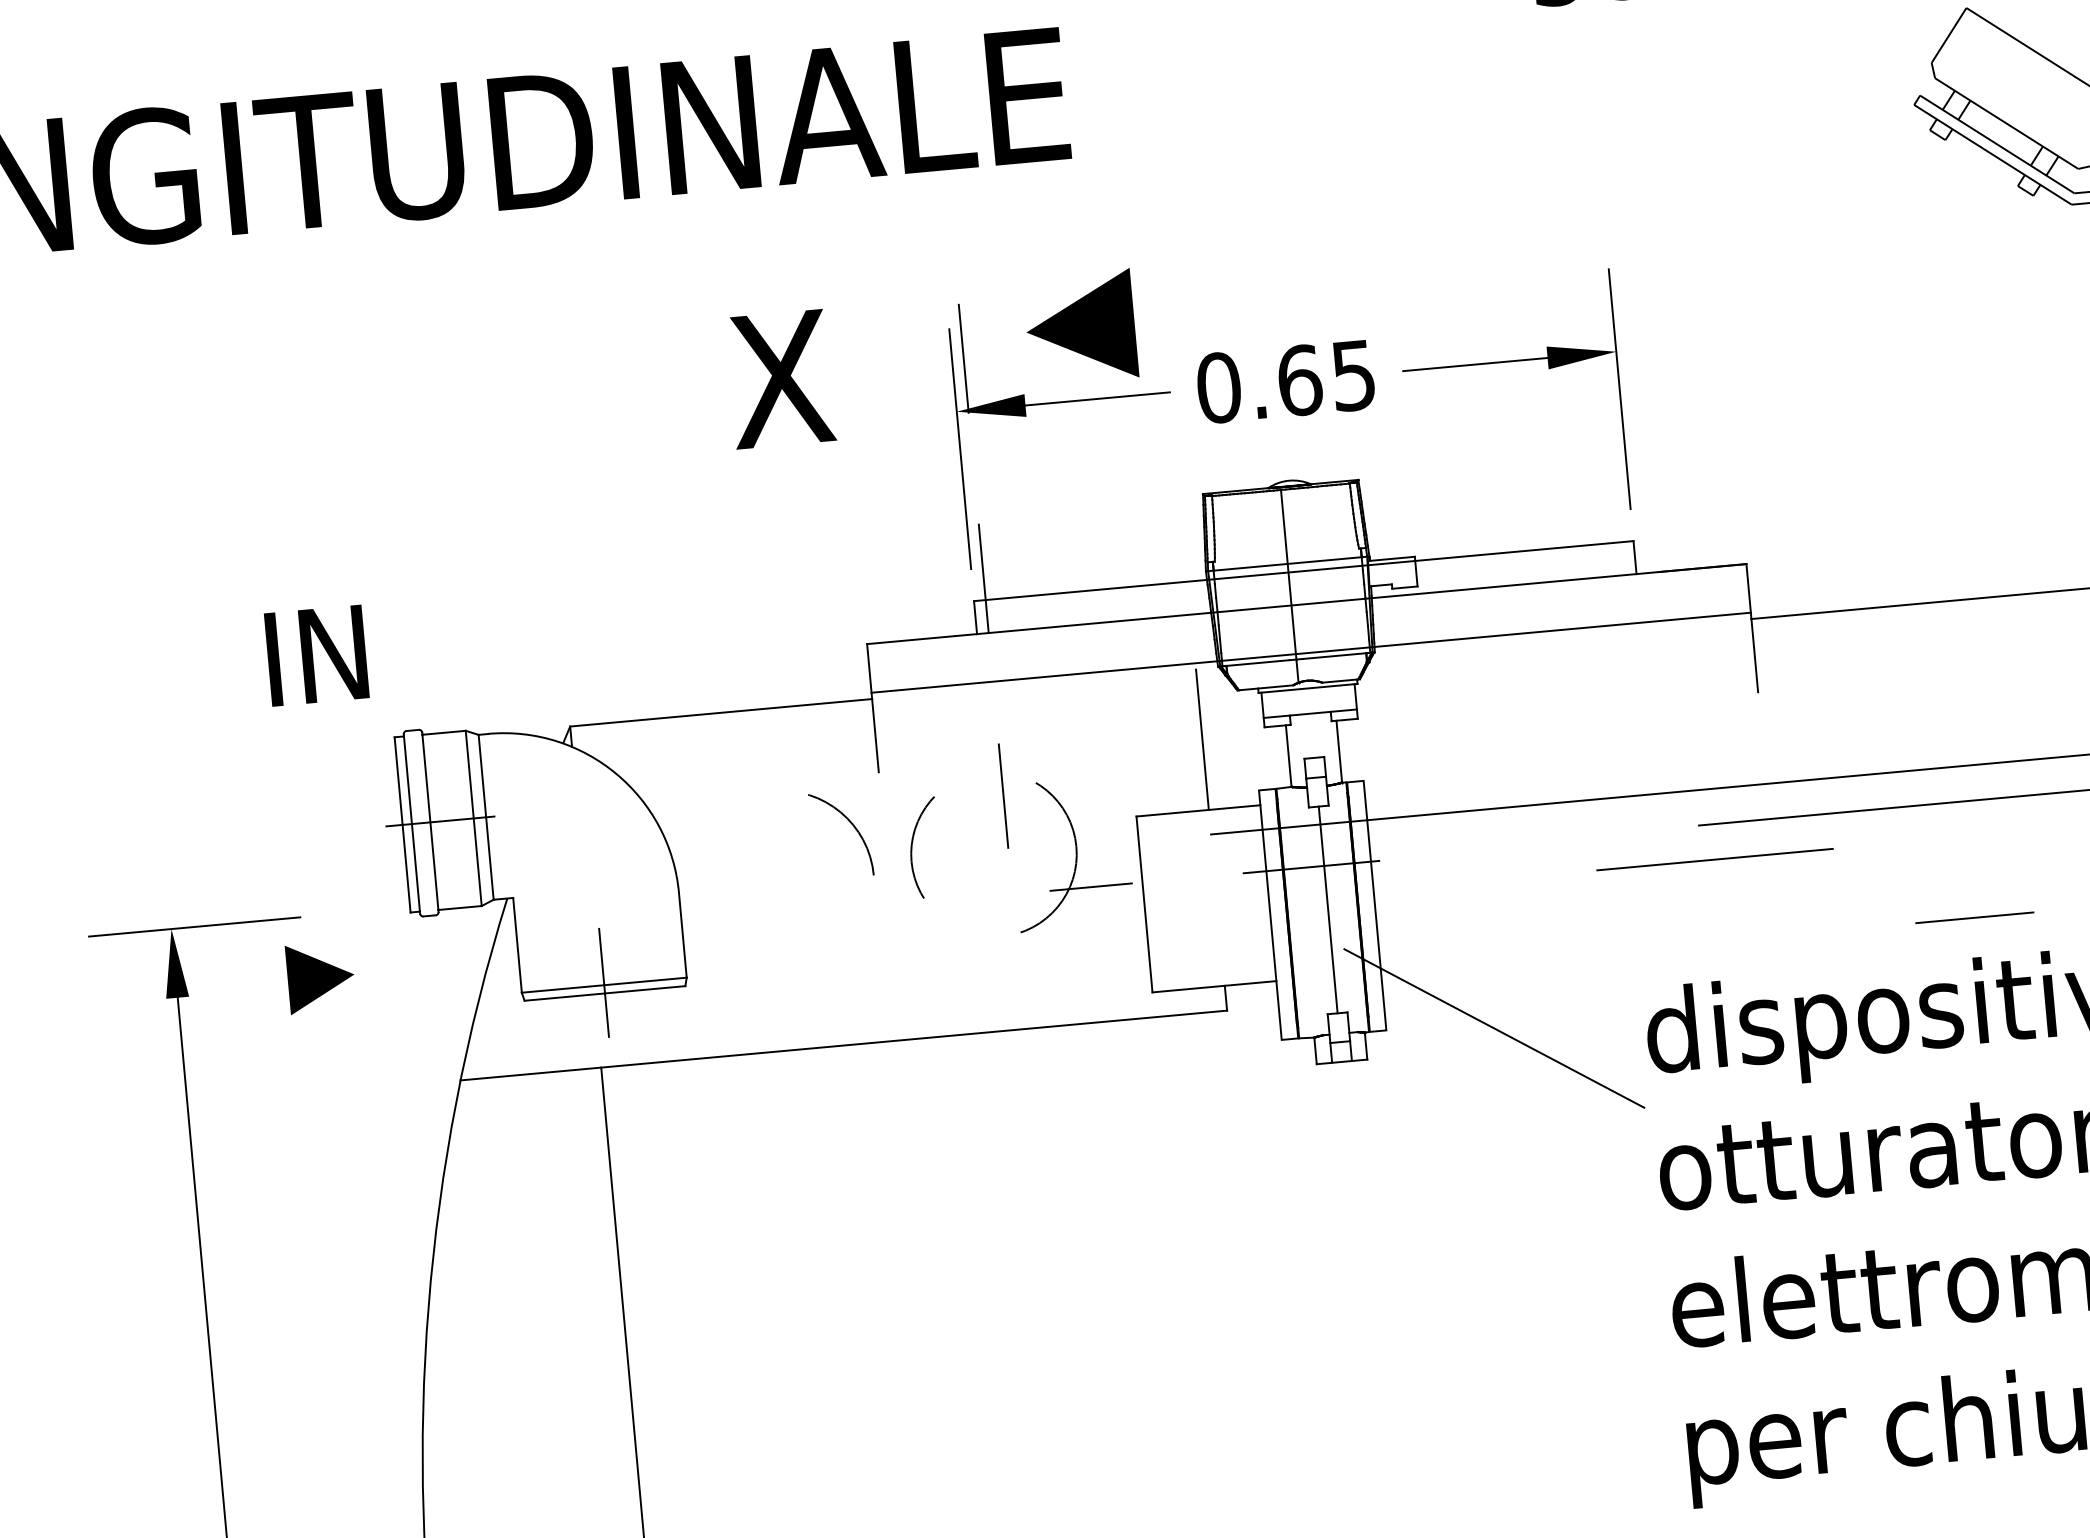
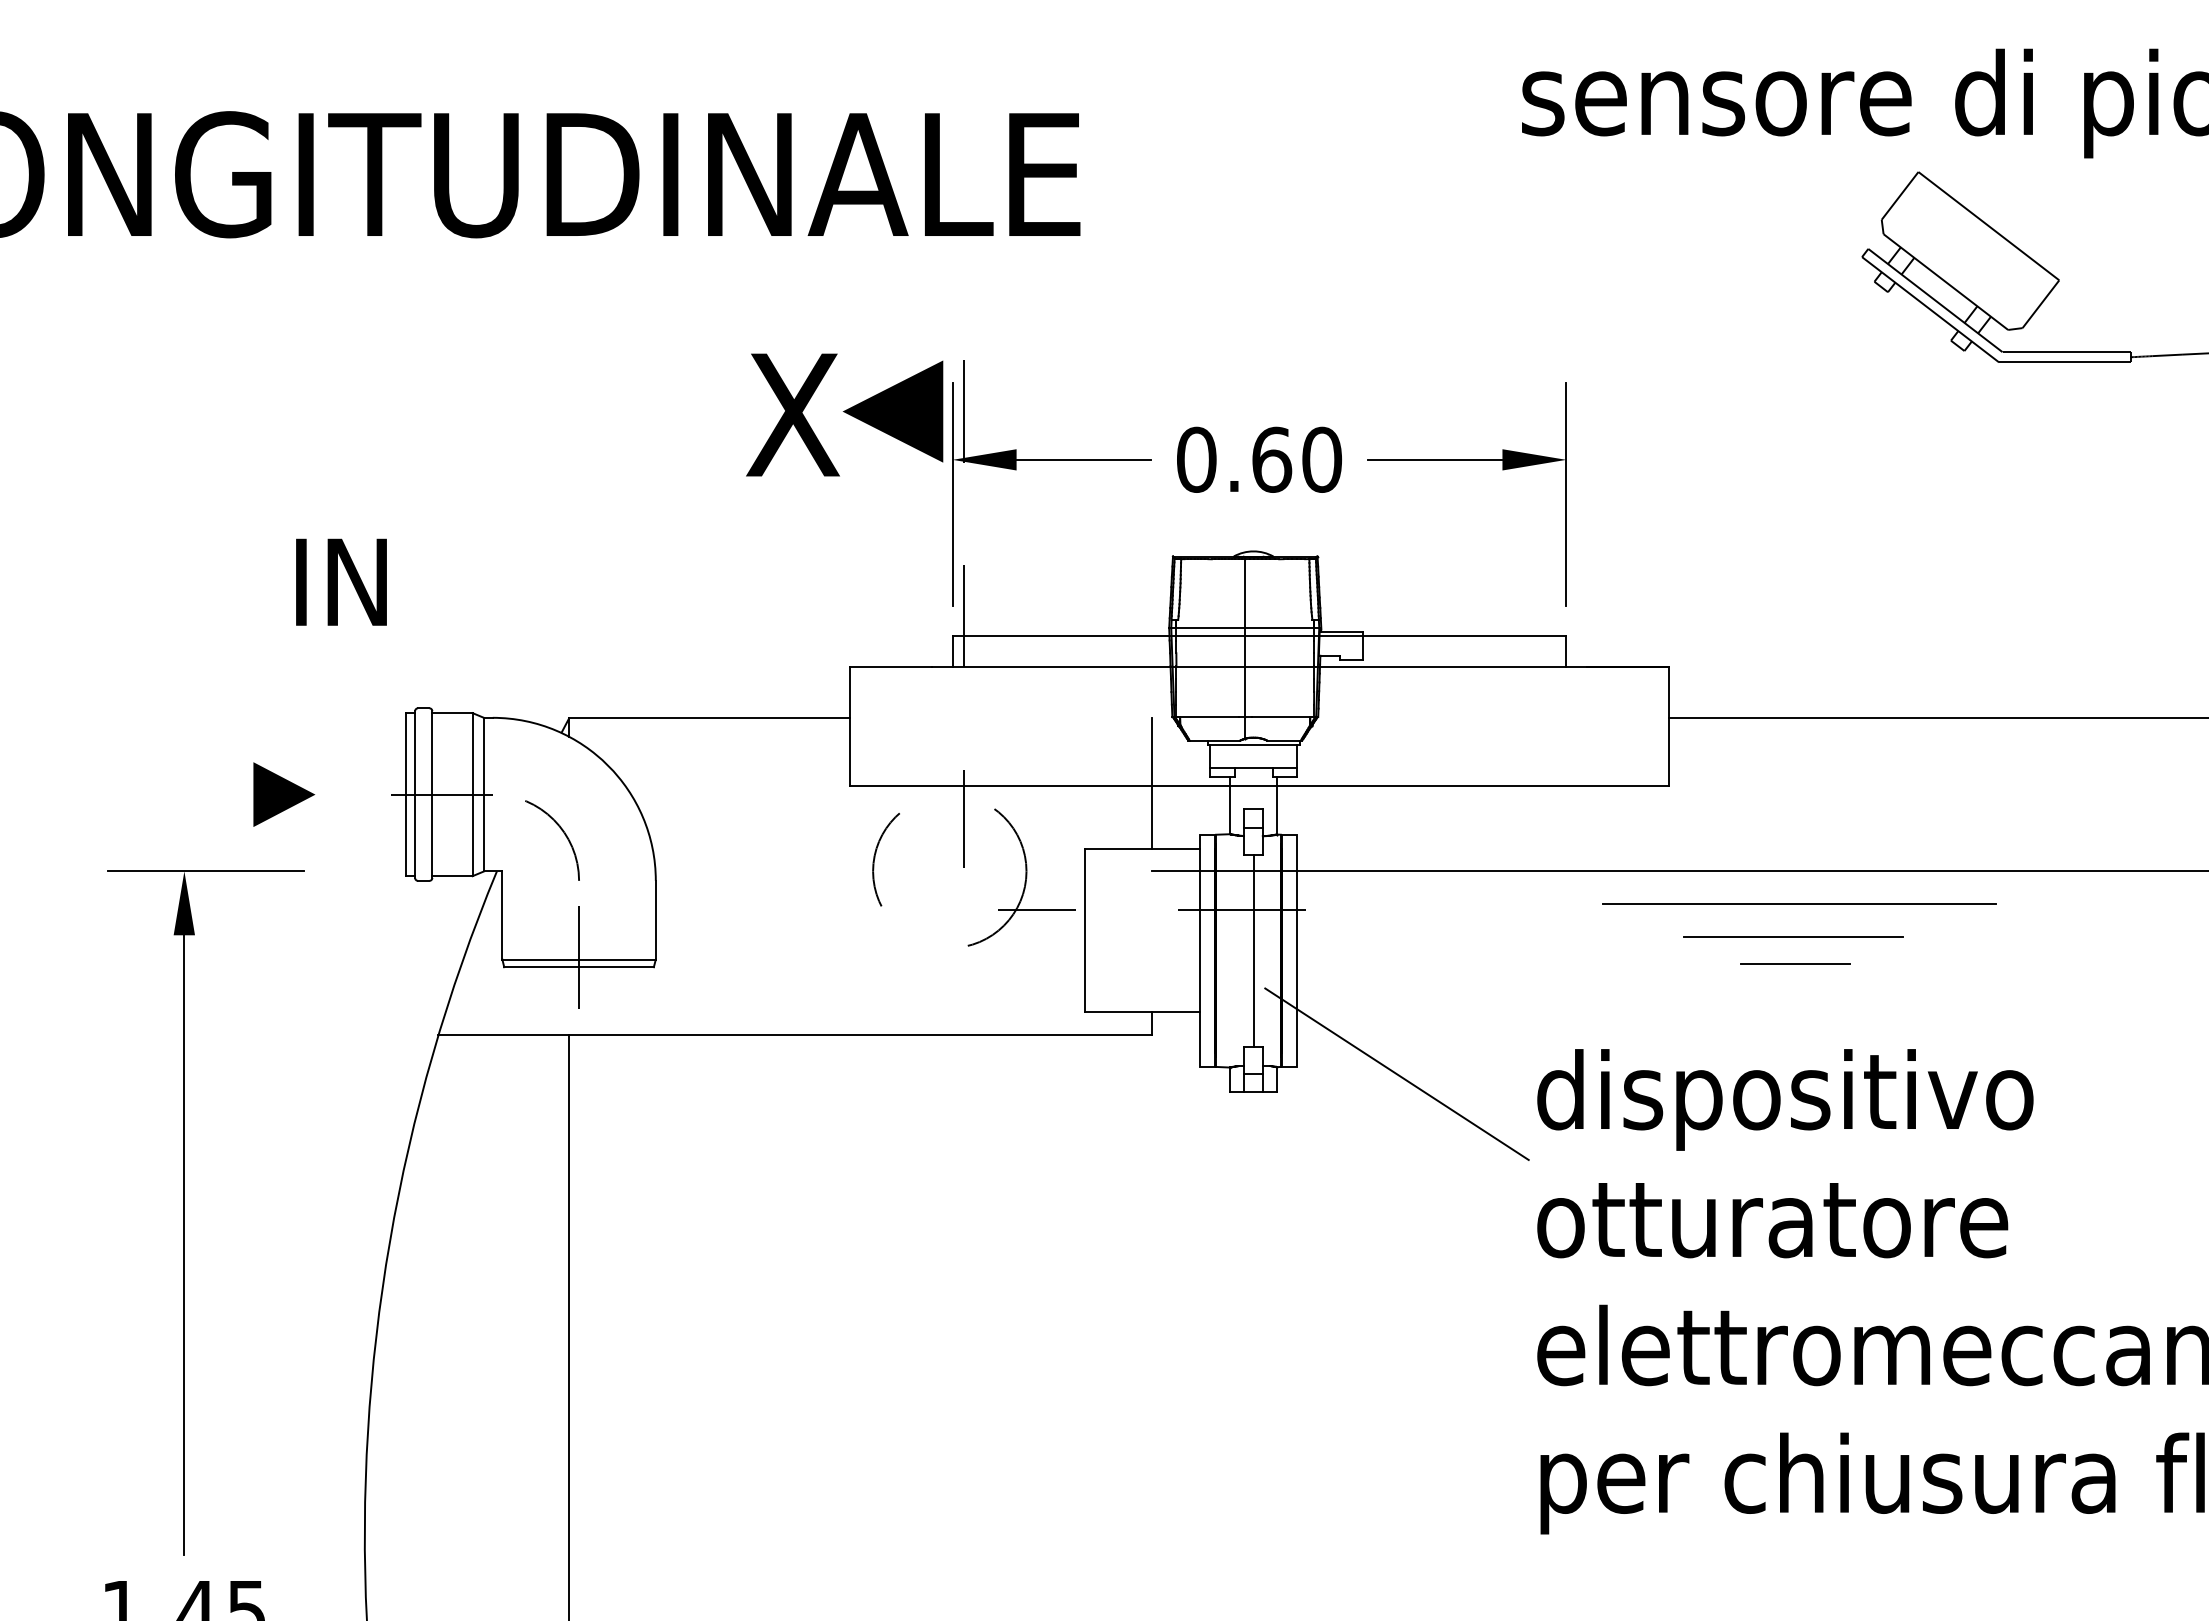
line: (1080, 327) -> (892, 411), moved
text: (1354, 375) -> (1322, 459), 0.65 -> 0.60
line: (1311, 653) -> (1259, 786), moved
text: (316, 654) -> (341, 581), moved
arc: (852, 826) -> (563, 833), moved
line: (1714, 859) -> (1793, 936), moved
line: (1974, 916) -> (1795, 963), moved
line: (321, 977) -> (284, 794), moved

